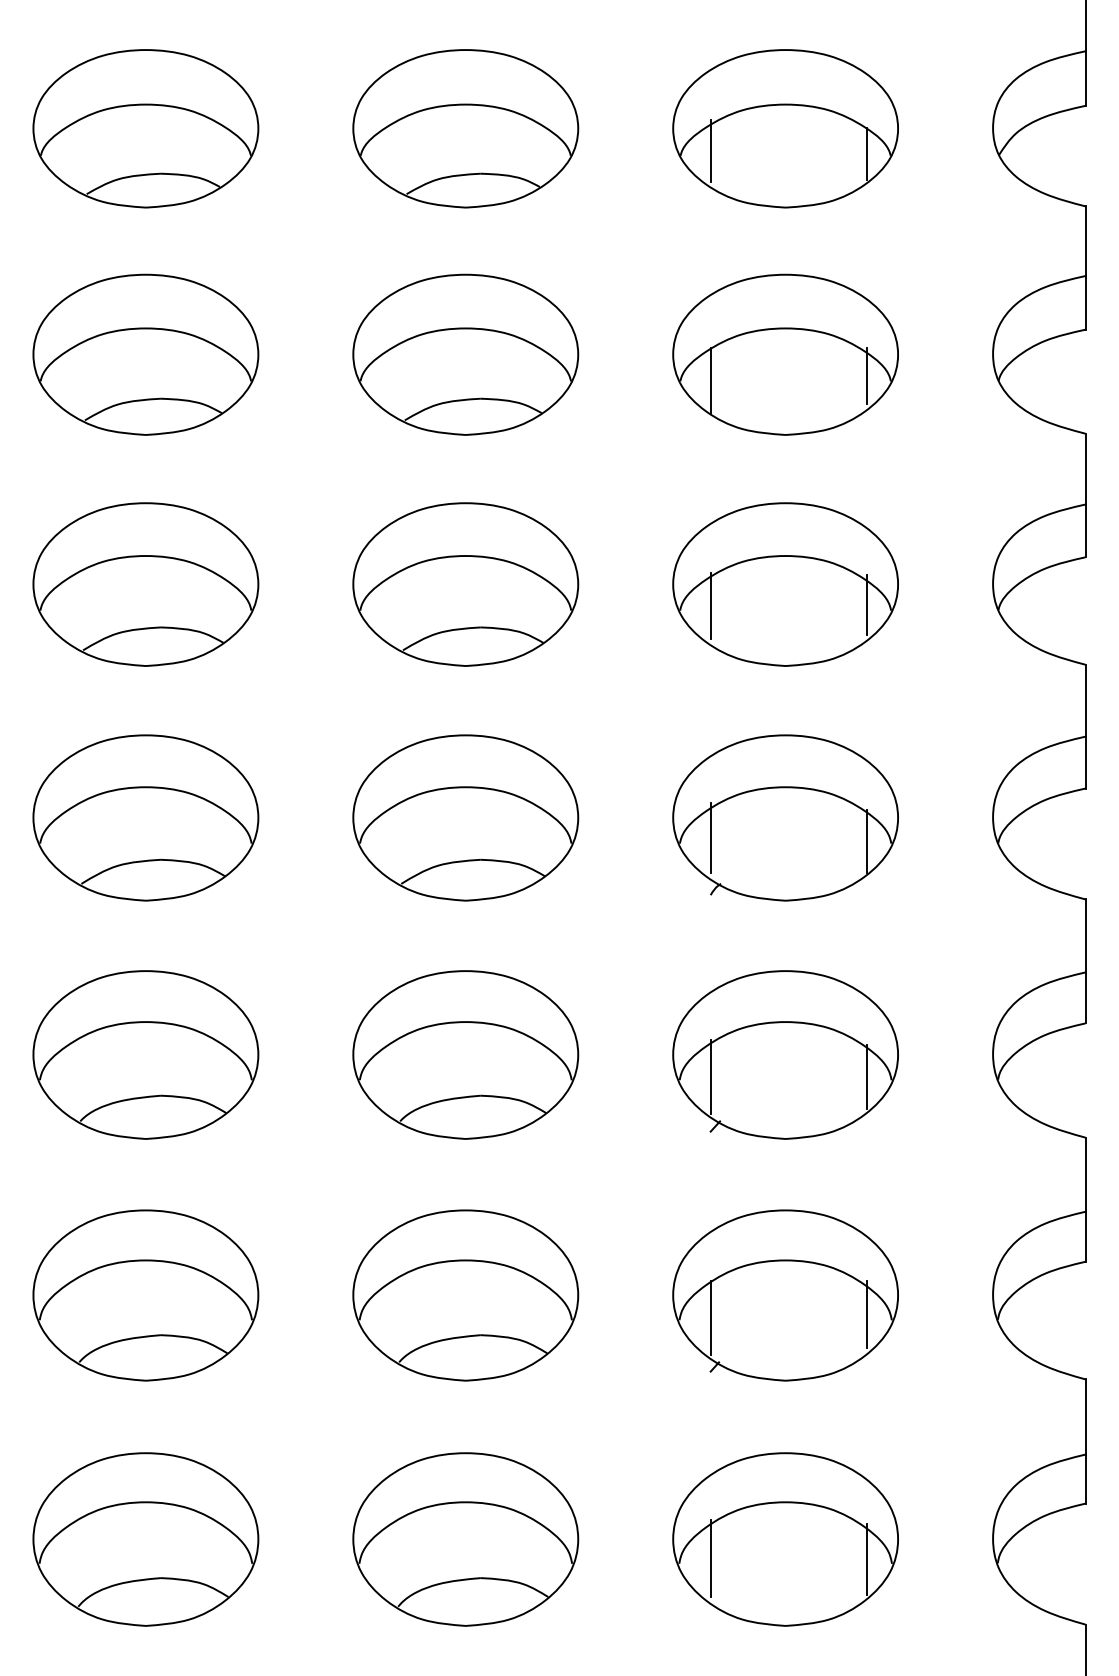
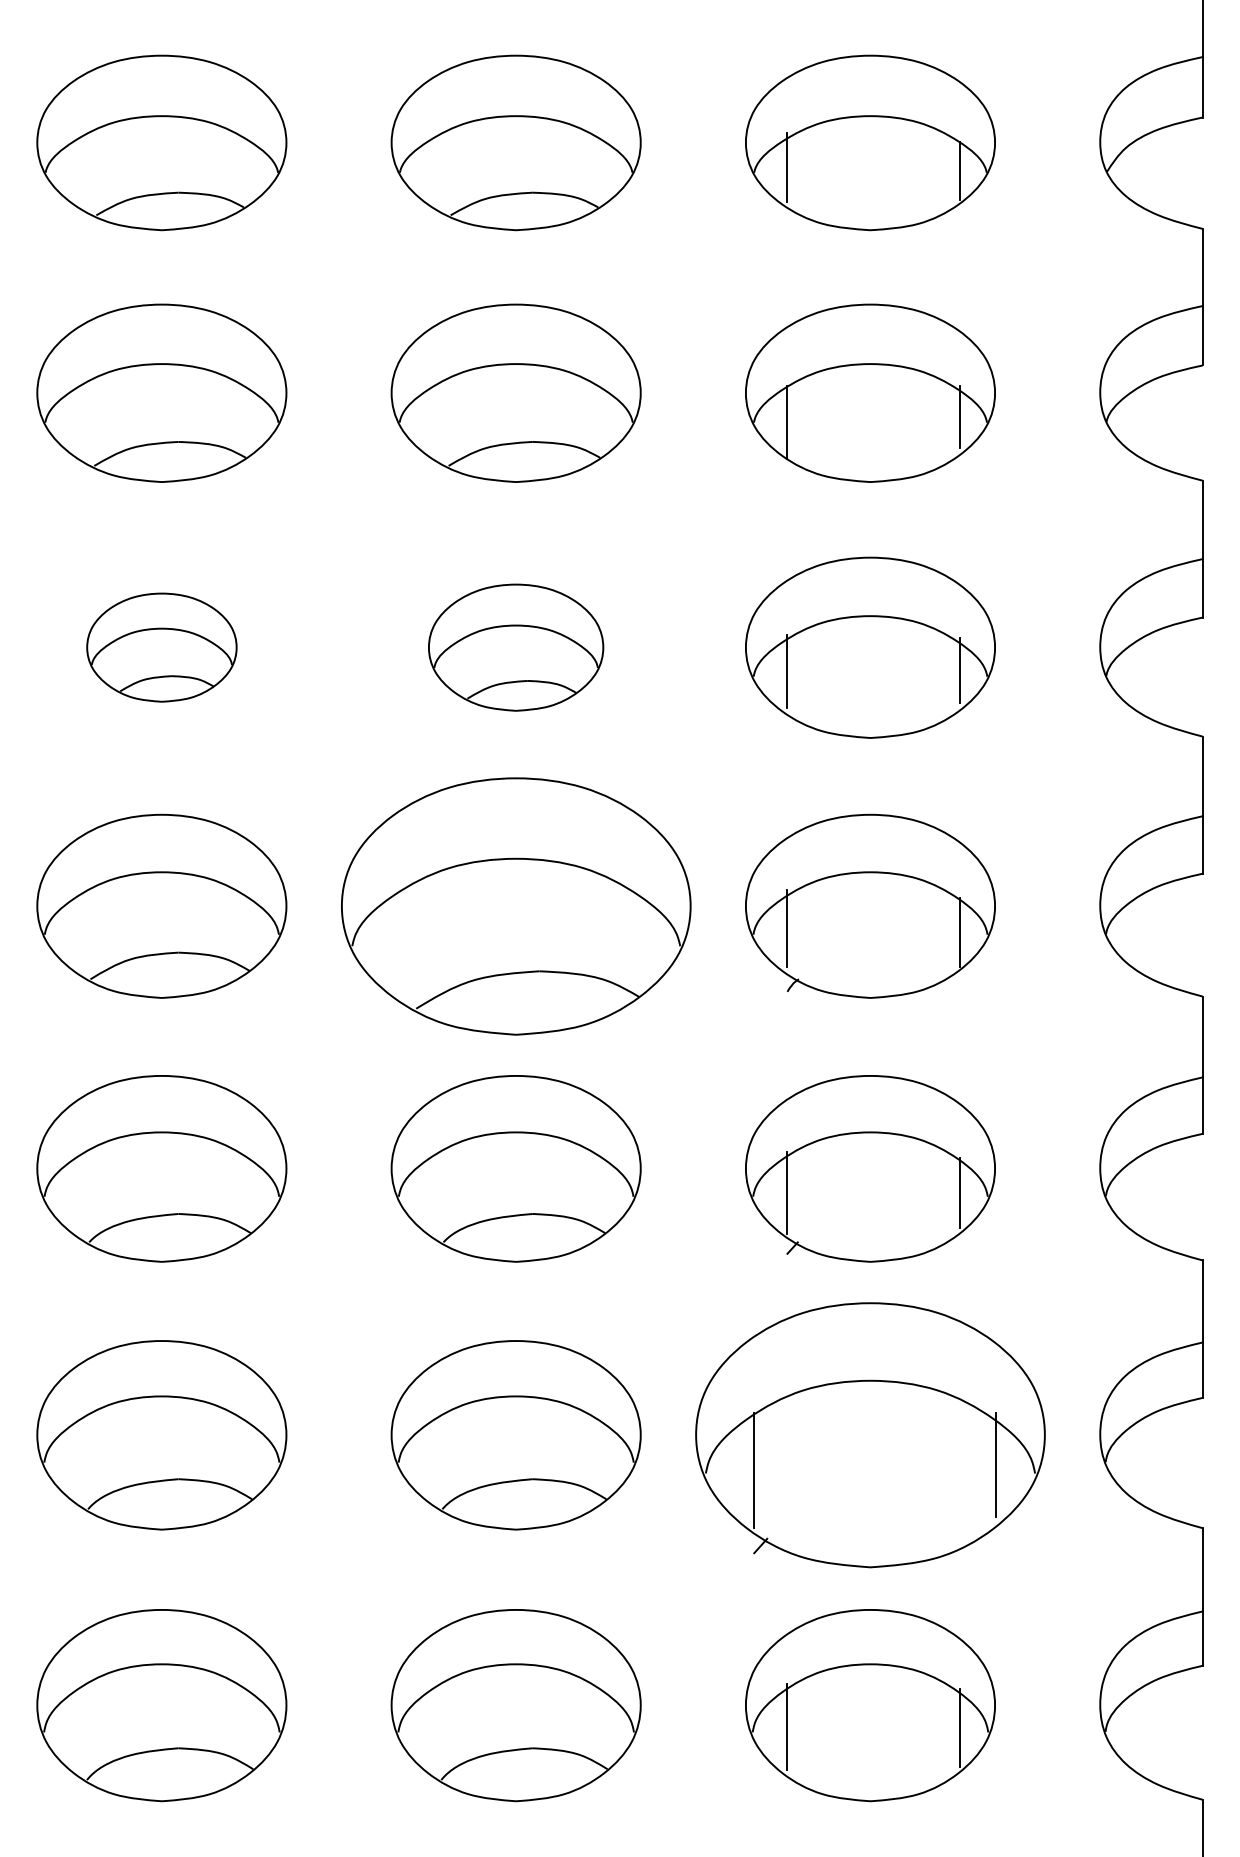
part: (145, 584) -> (161, 647), size x0.6
part: (465, 584) -> (515, 647), size x0.7
part: (465, 817) -> (515, 905), size x1.4
part: (785, 1295) -> (870, 1435), size x1.4

